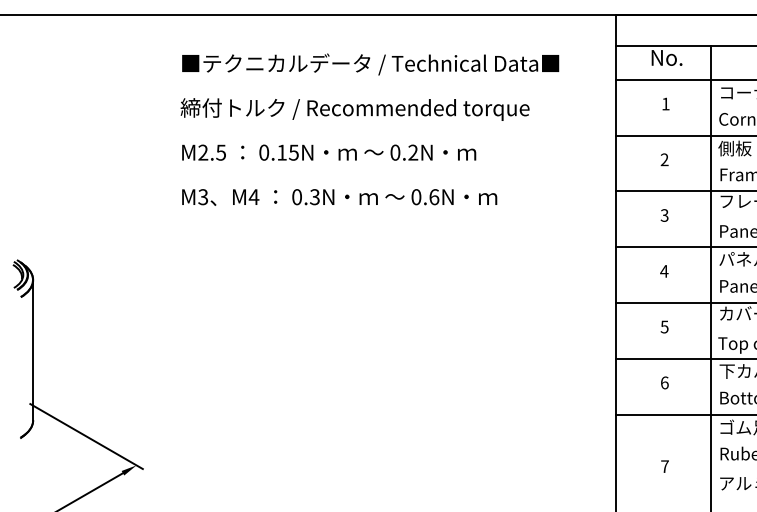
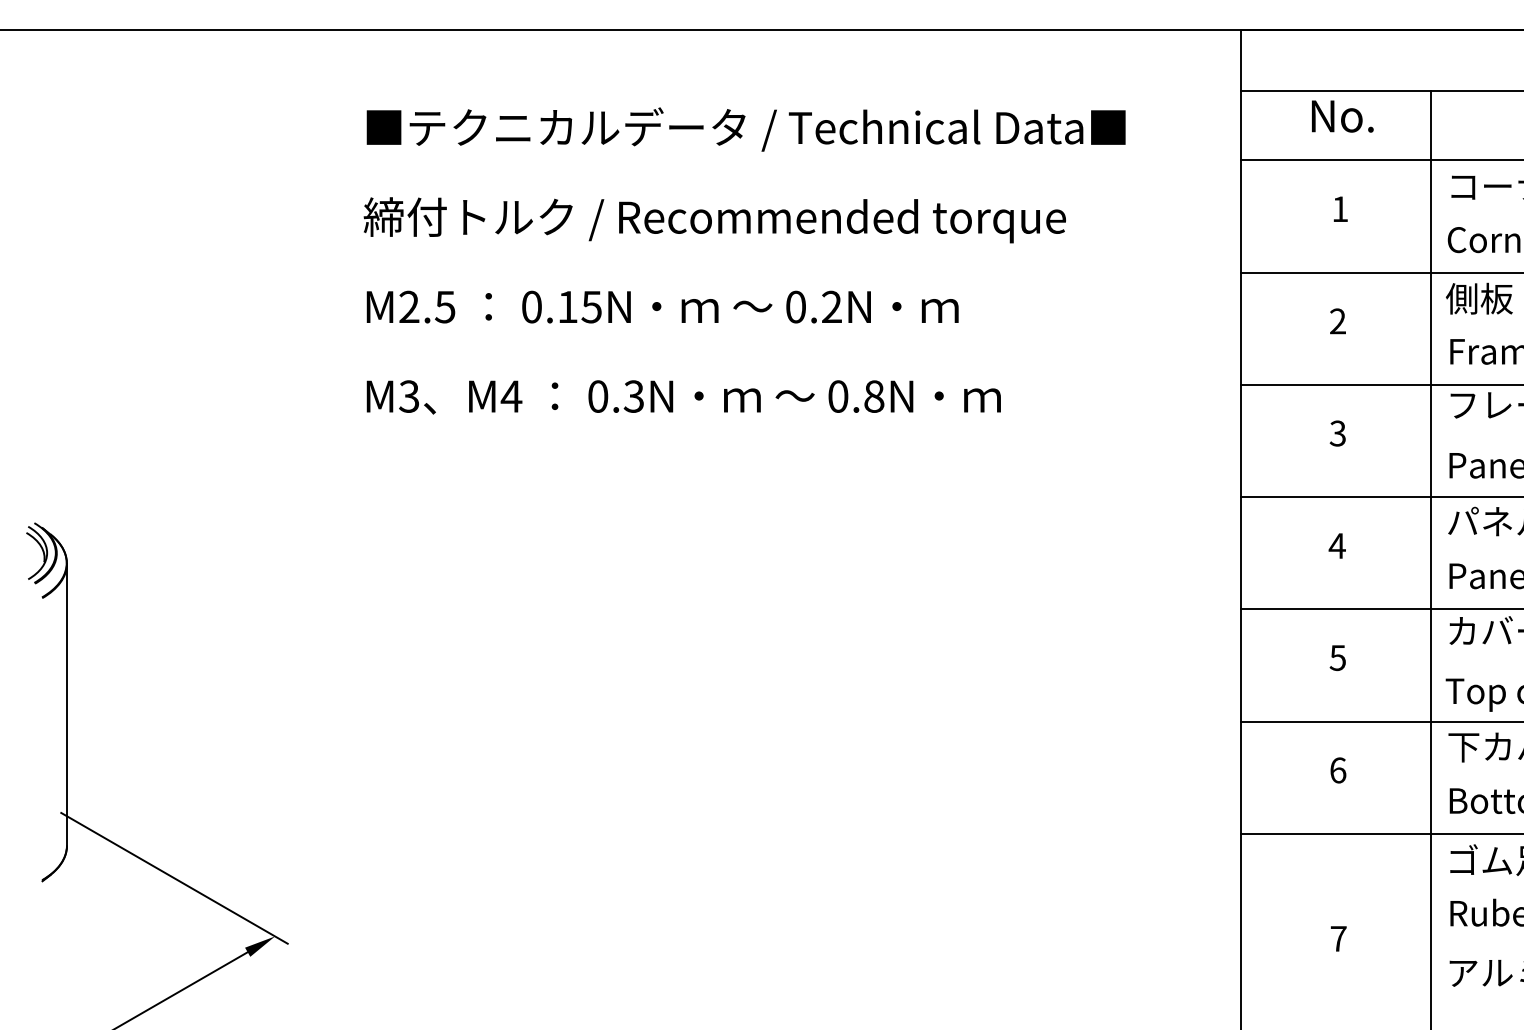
text: (434, 197) -> (874, 397), 0.6N -> 0.8N

